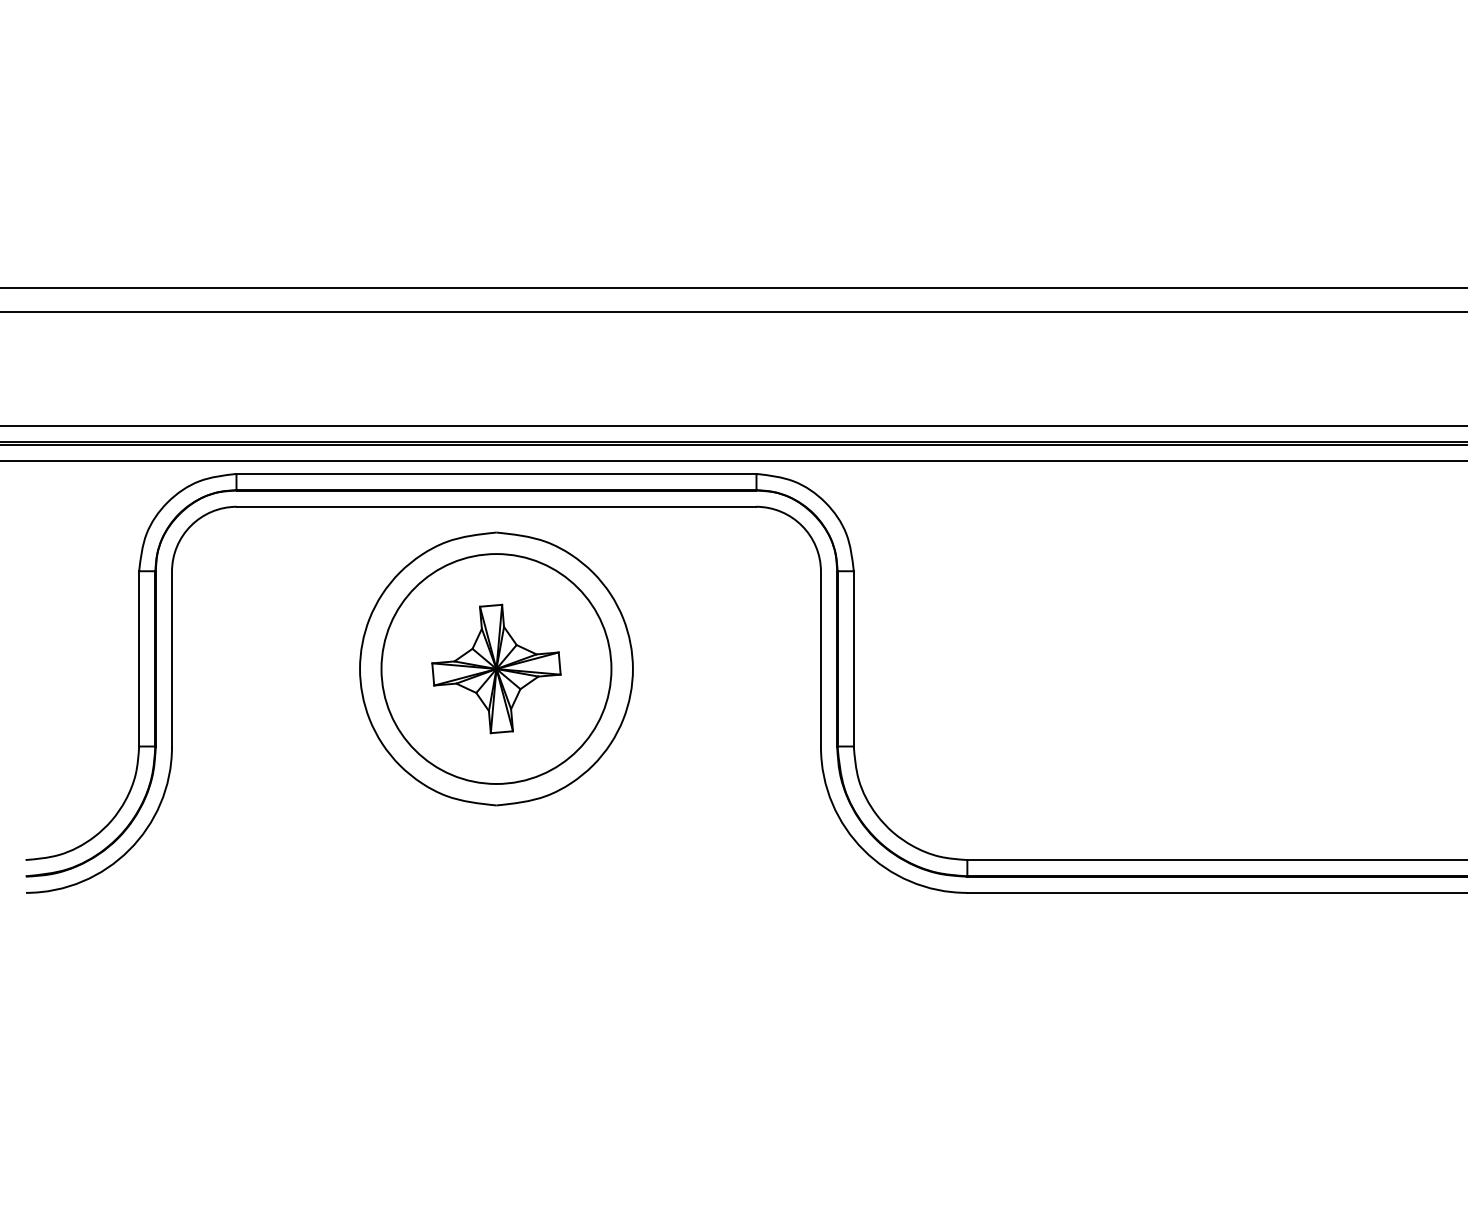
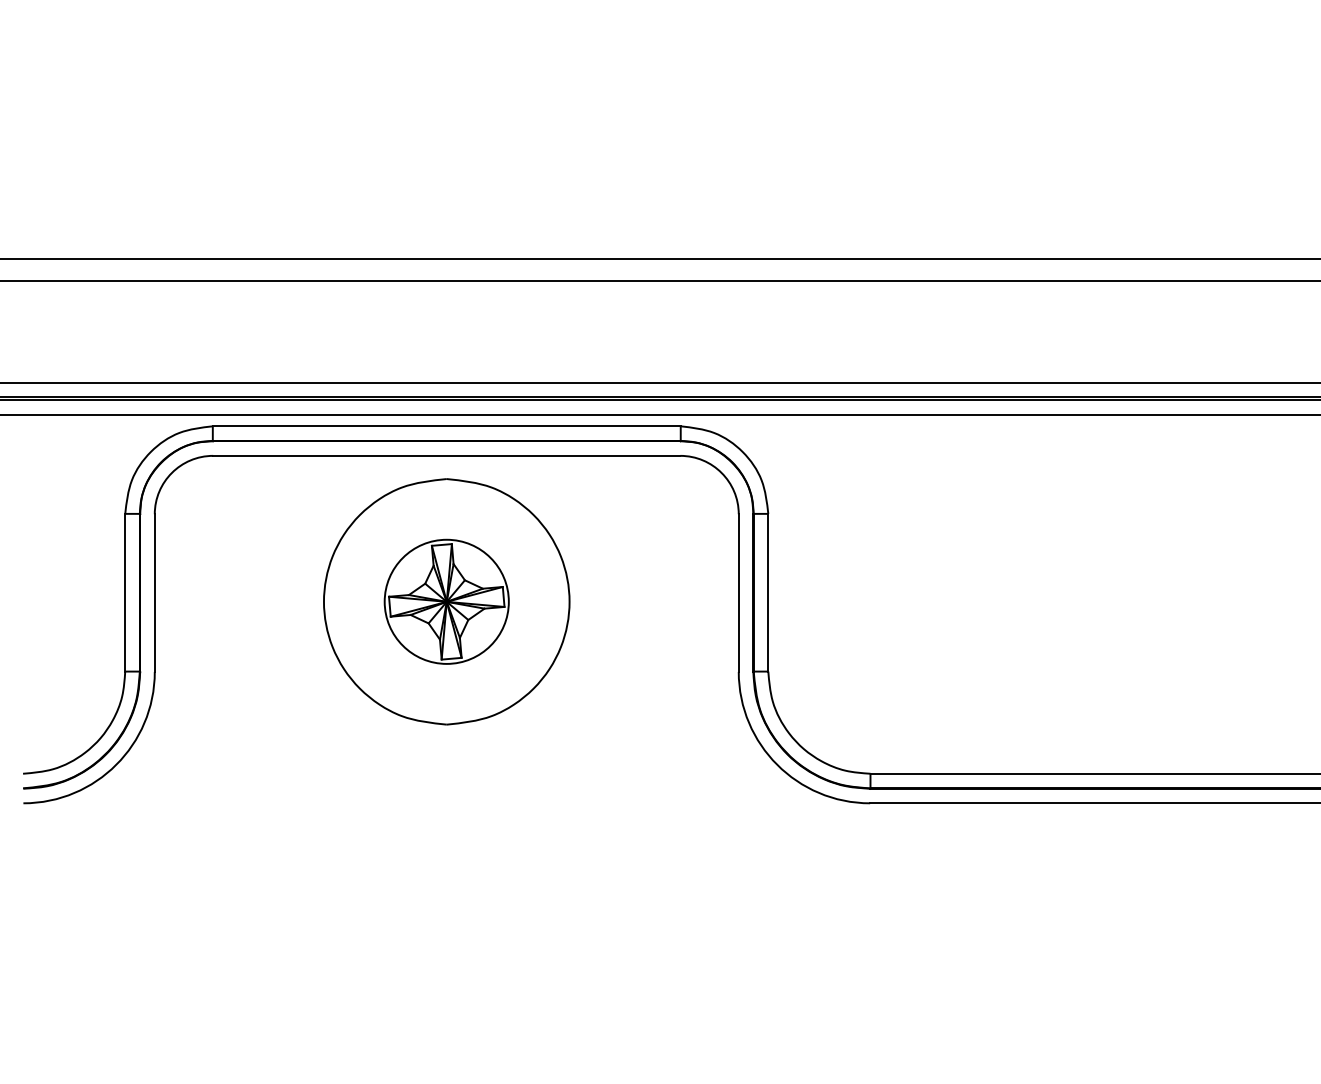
circle: (496, 668) -> (446, 601), size x0.6

